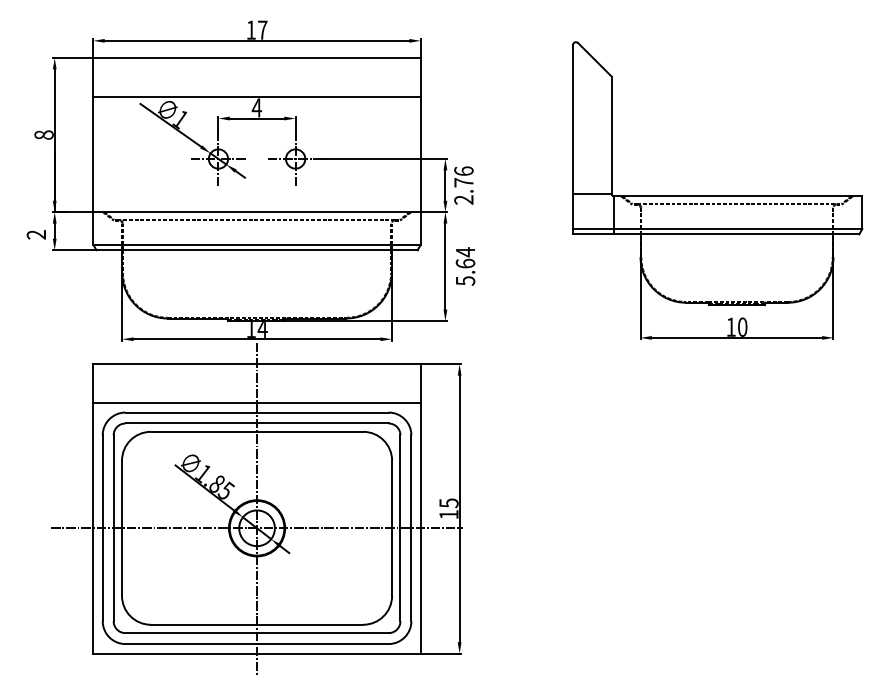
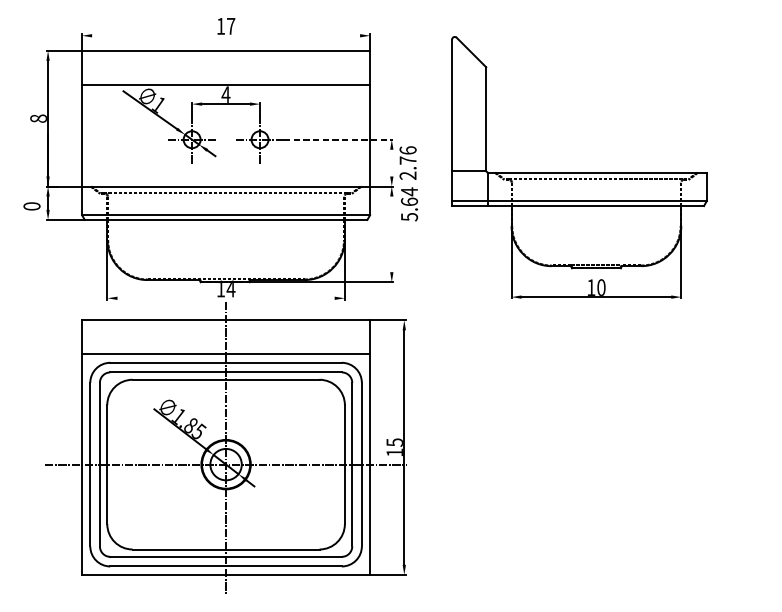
line: (256, 40) -> (225, 35), removed
line: (385, 159) -> (339, 140), solid -> dashed
line: (445, 185) -> (391, 163), removed
part: (717, 190) -> (579, 167), moved
text: (36, 234) -> (32, 206), 2 -> 0
line: (445, 266) -> (391, 234), removed
text: (465, 266) -> (409, 204), moved
line: (256, 339) -> (225, 298), removed

